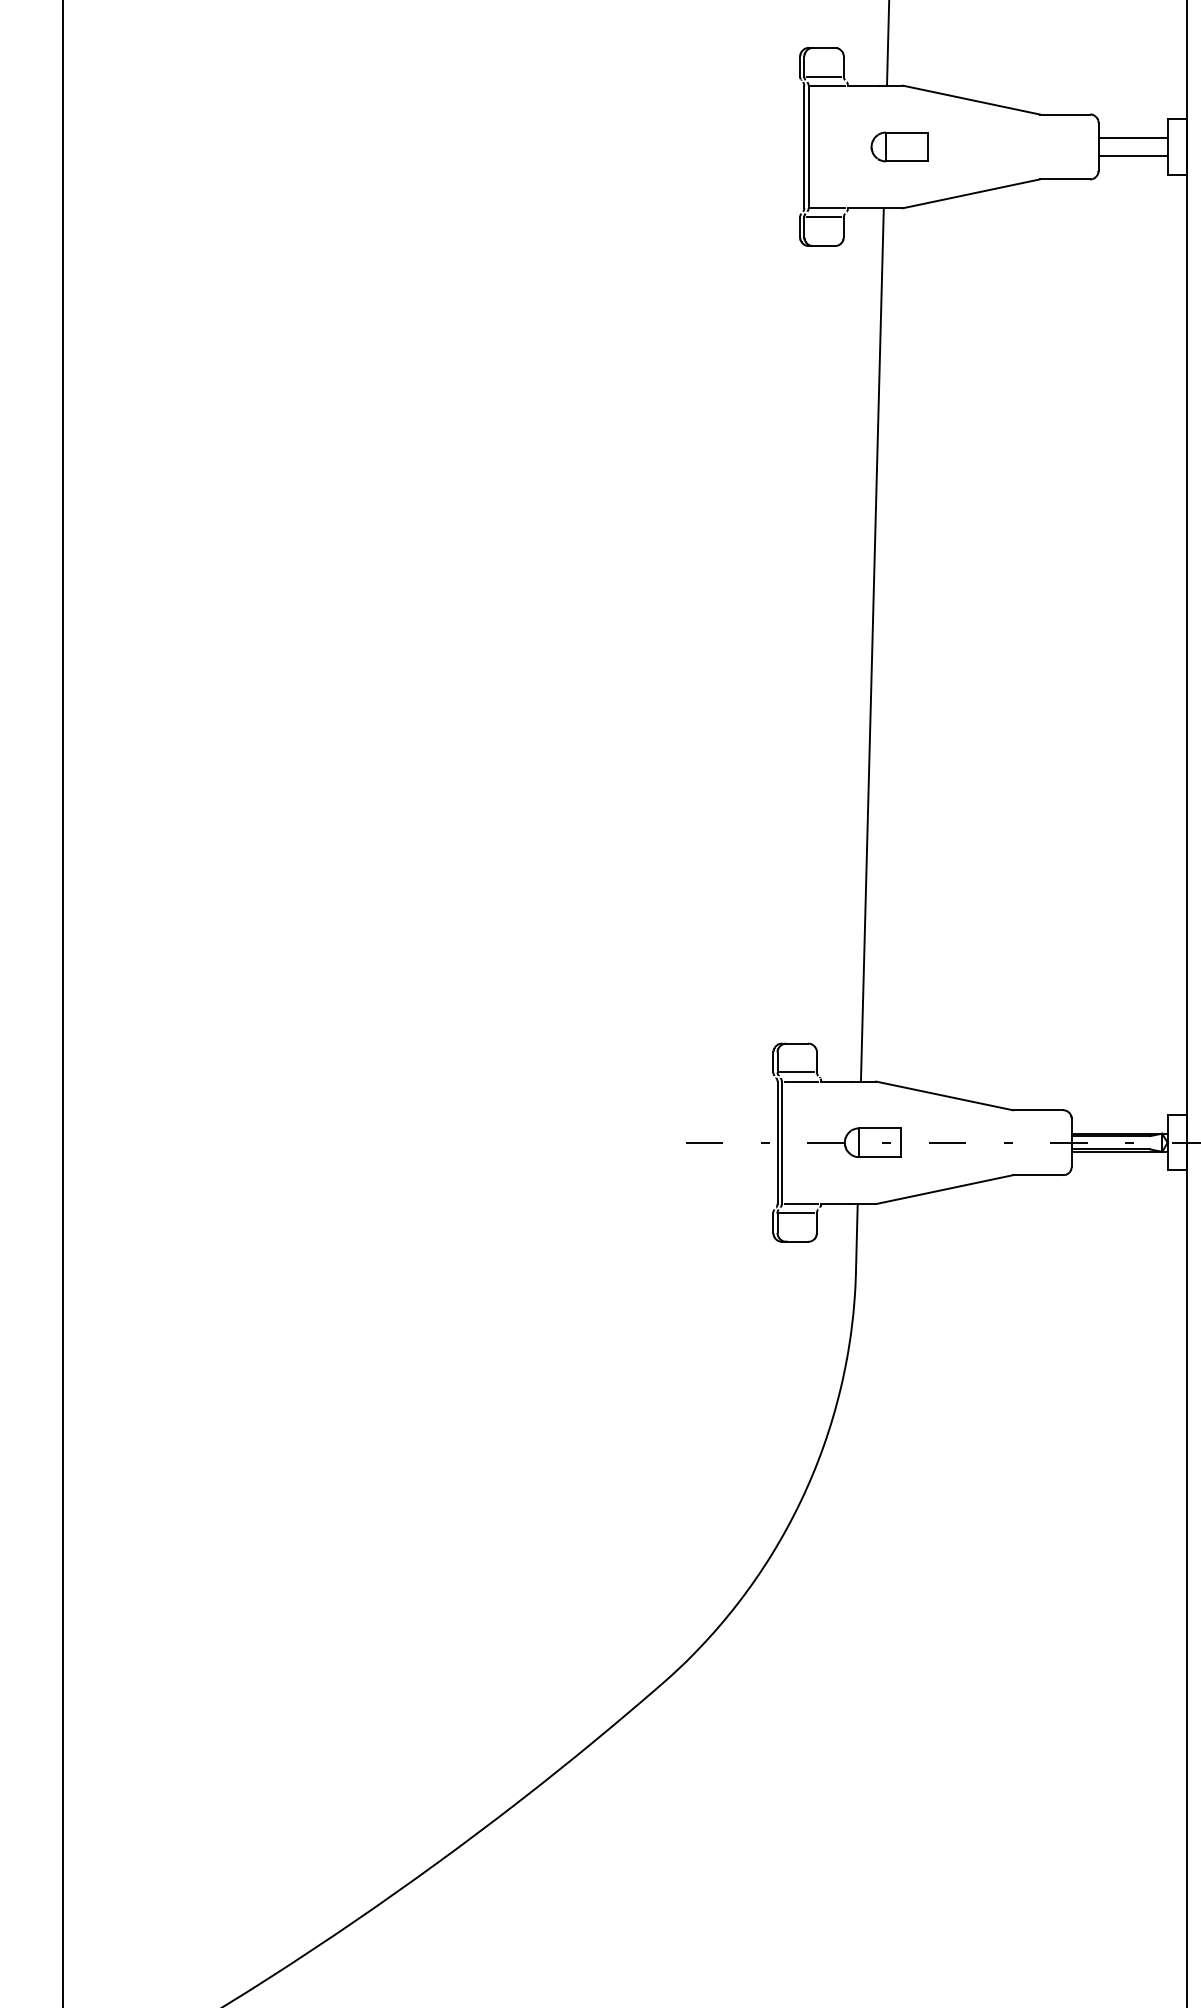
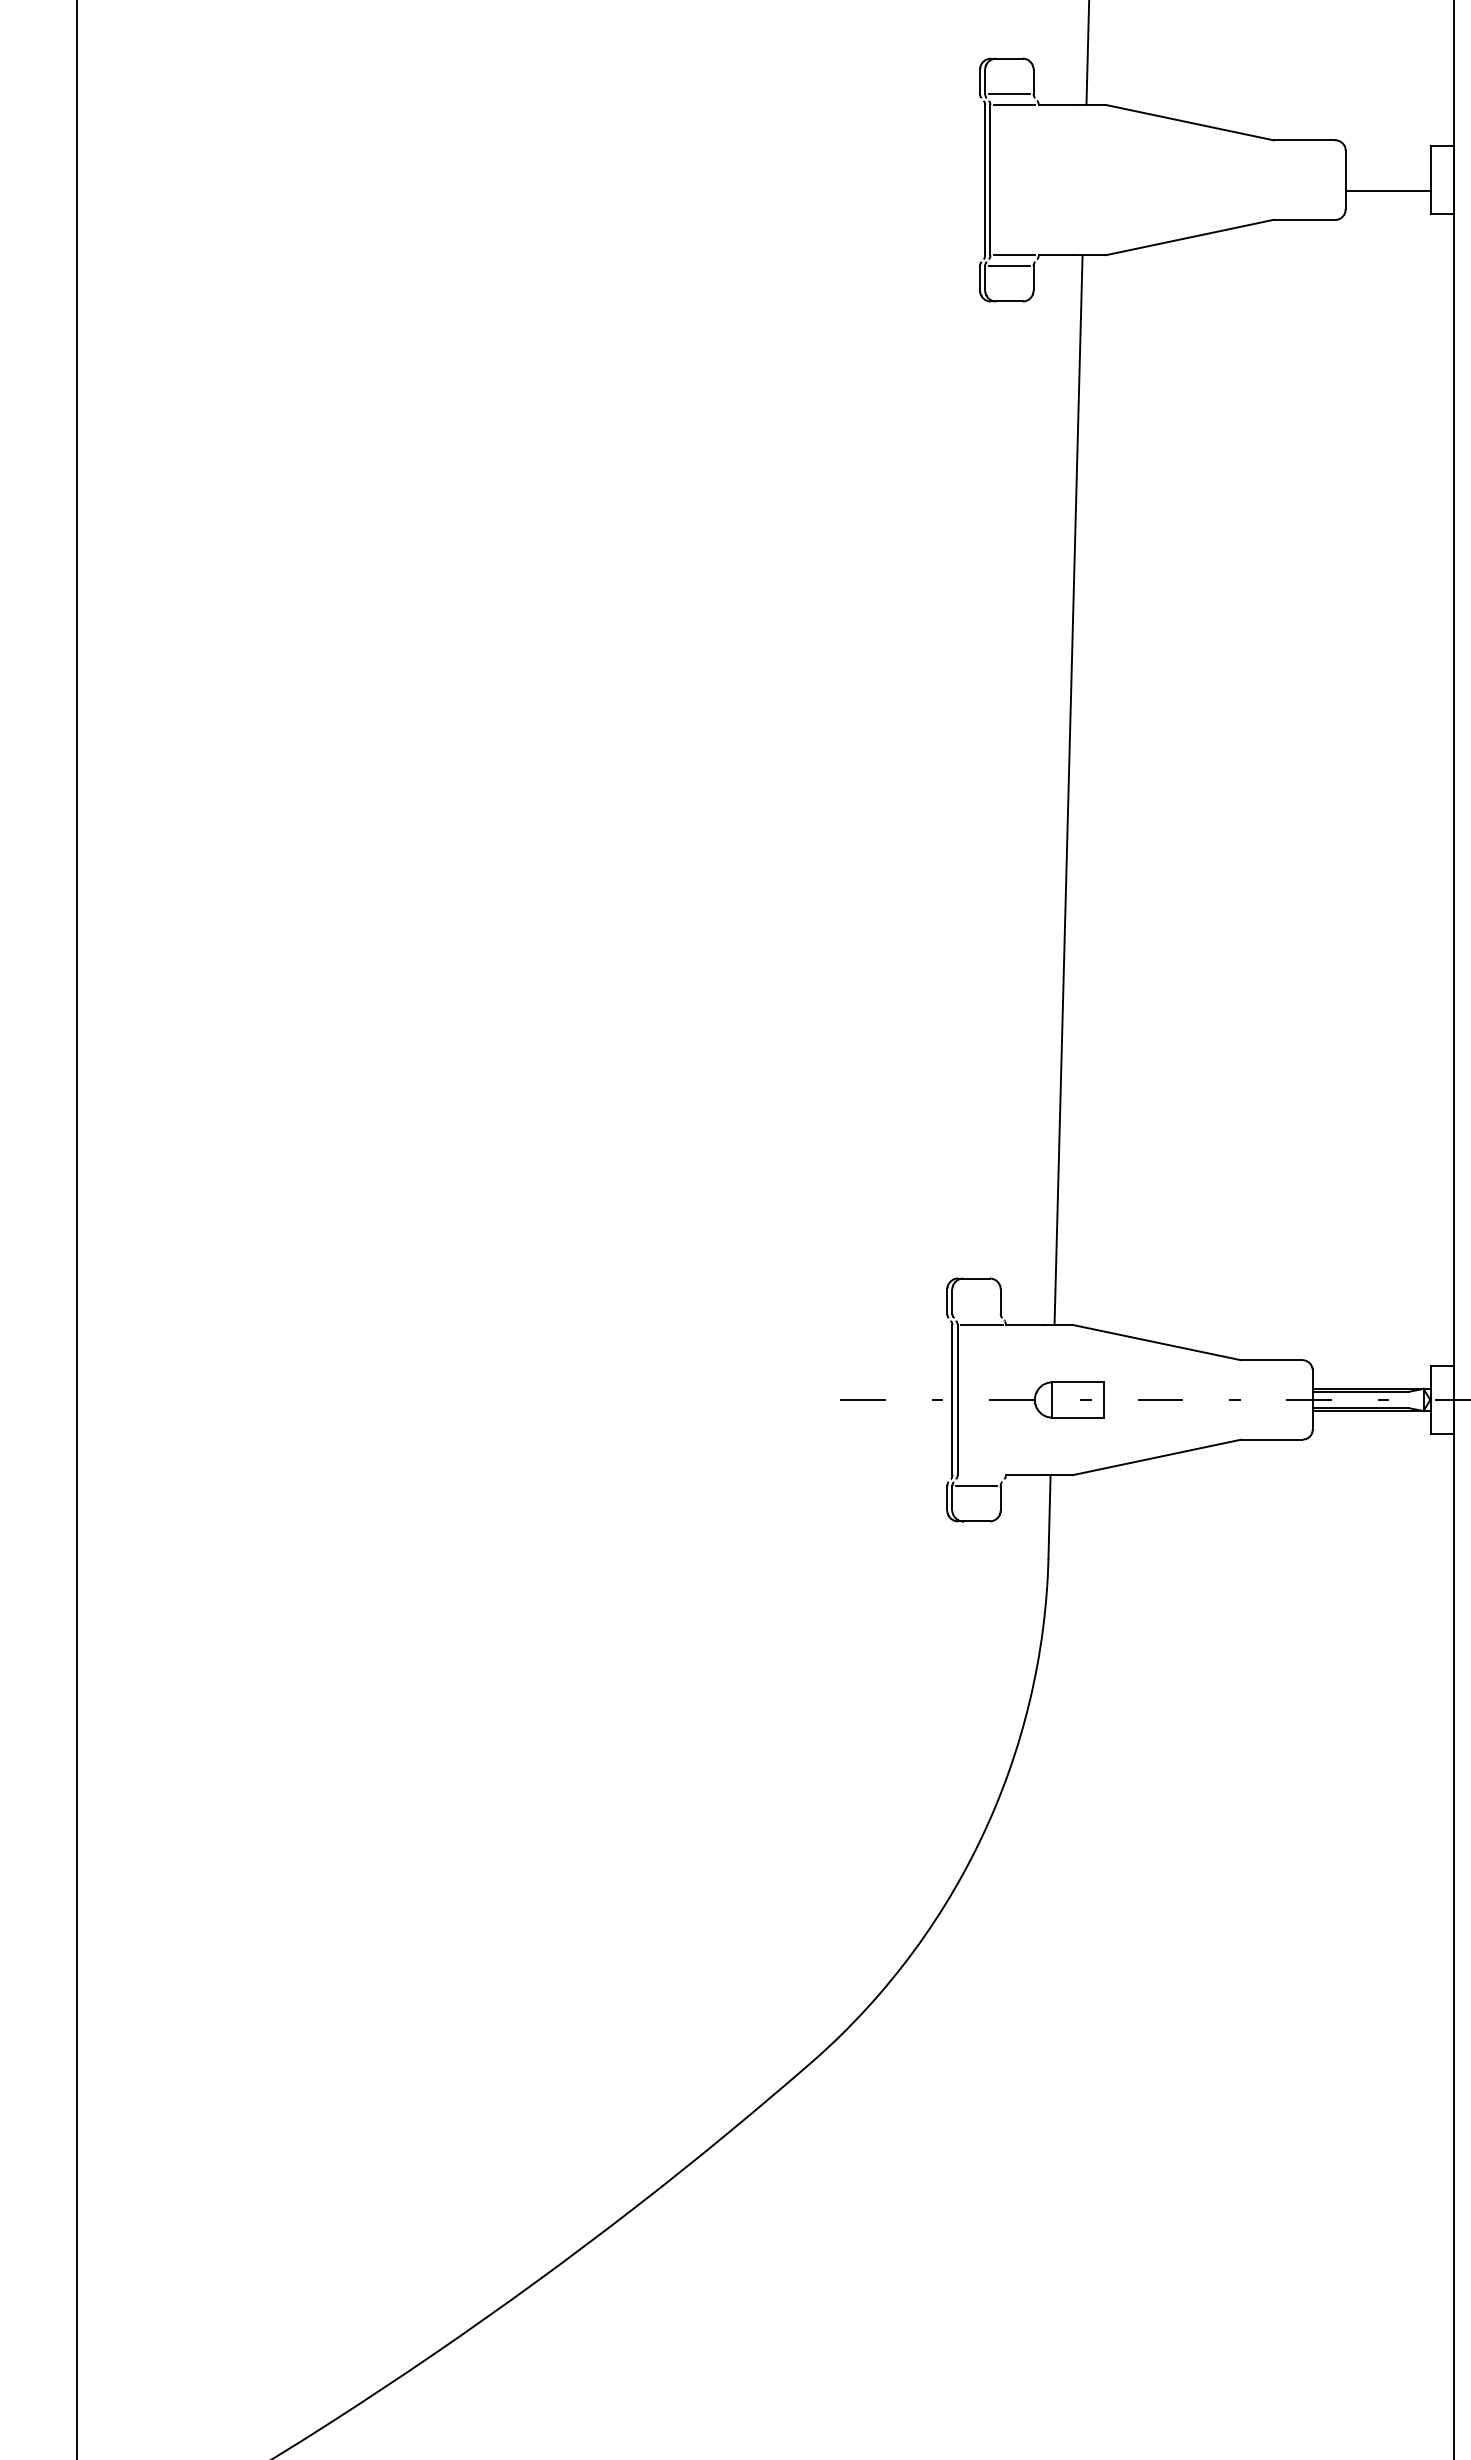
line: (1132, 138) -> (1387, 169), removed
part: (899, 146) -> (1101, 179), removed
line: (797, 1072) -> (976, 1313), removed
line: (801, 1204) -> (981, 1475), removed

